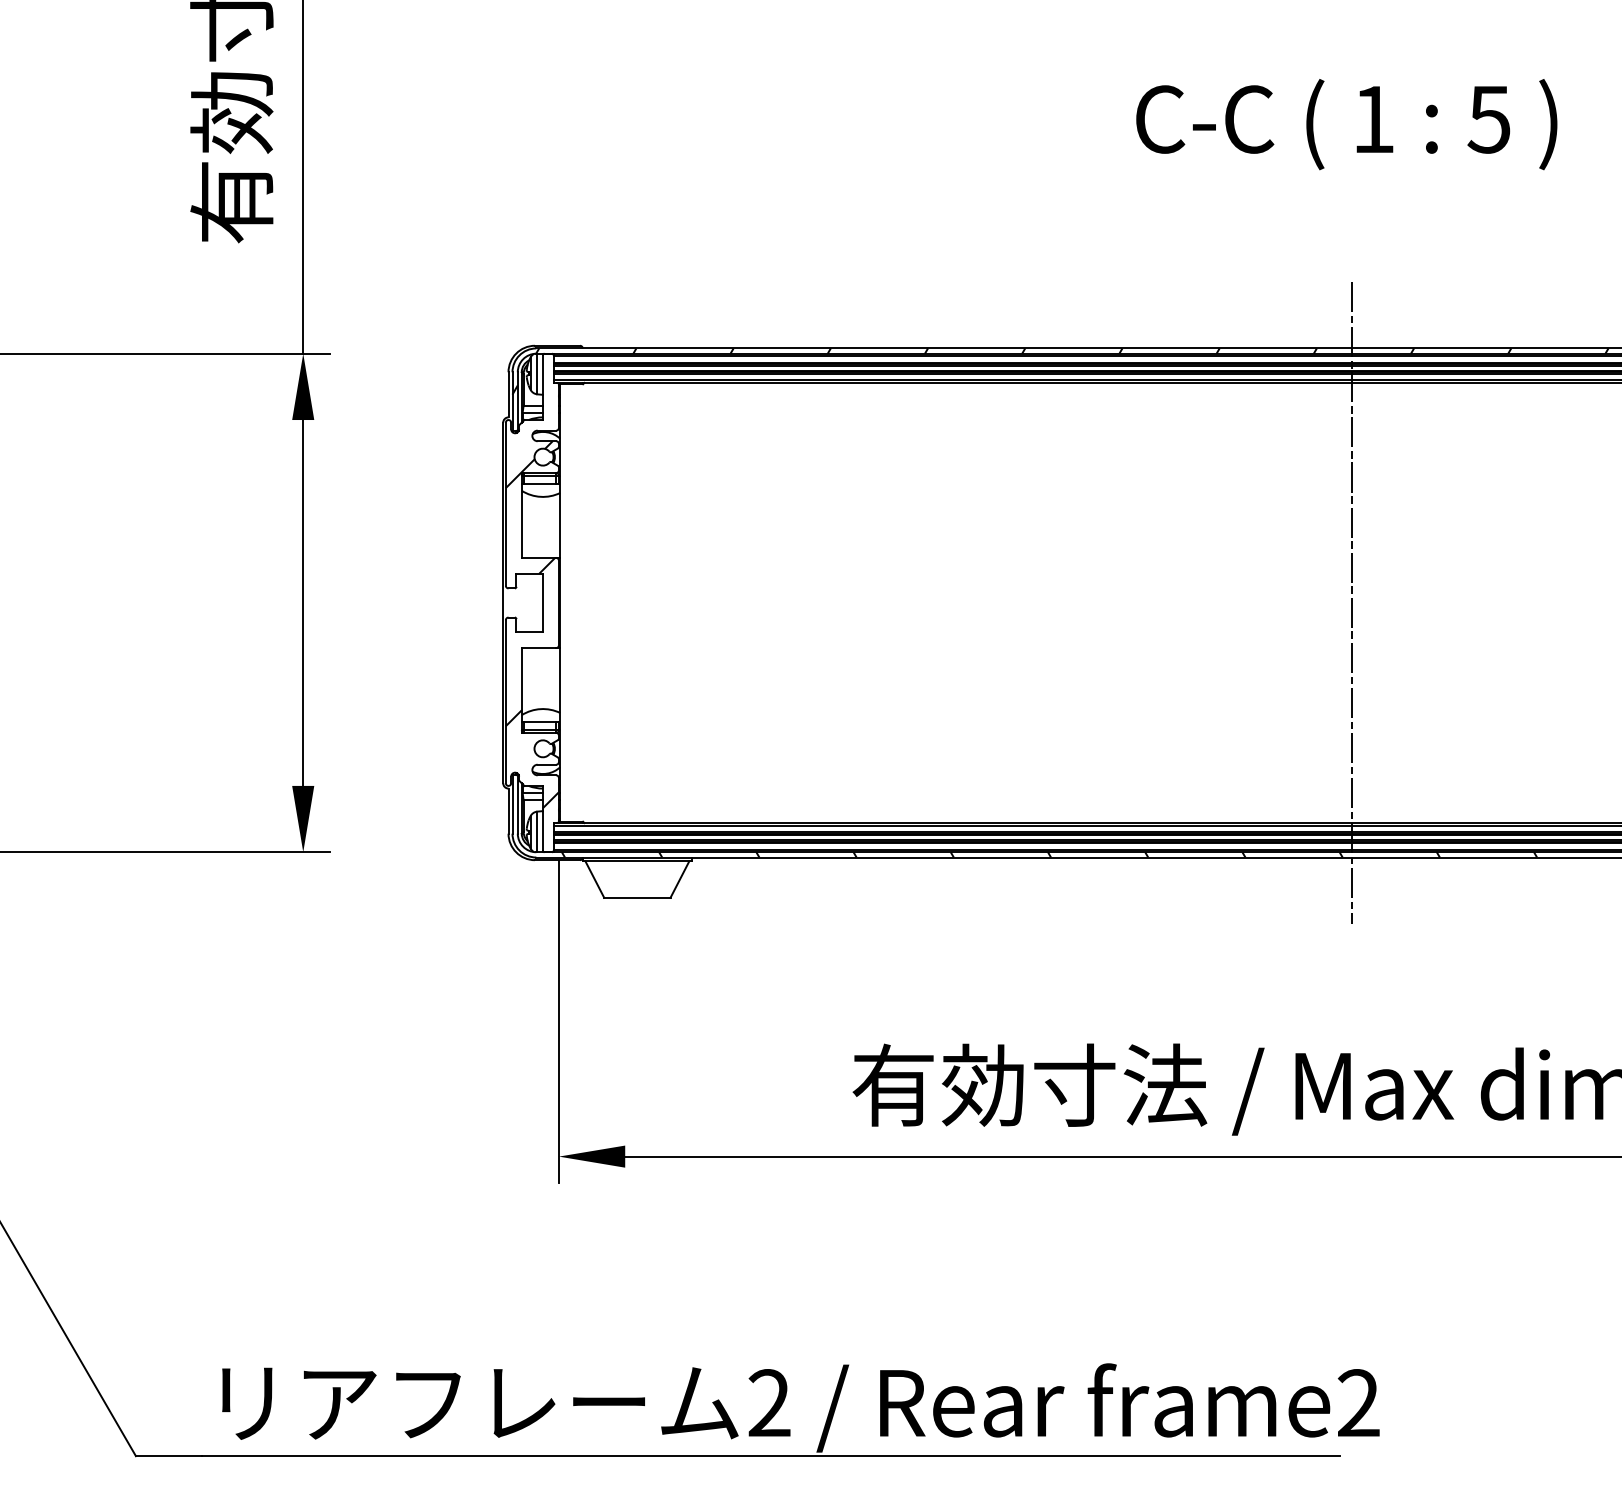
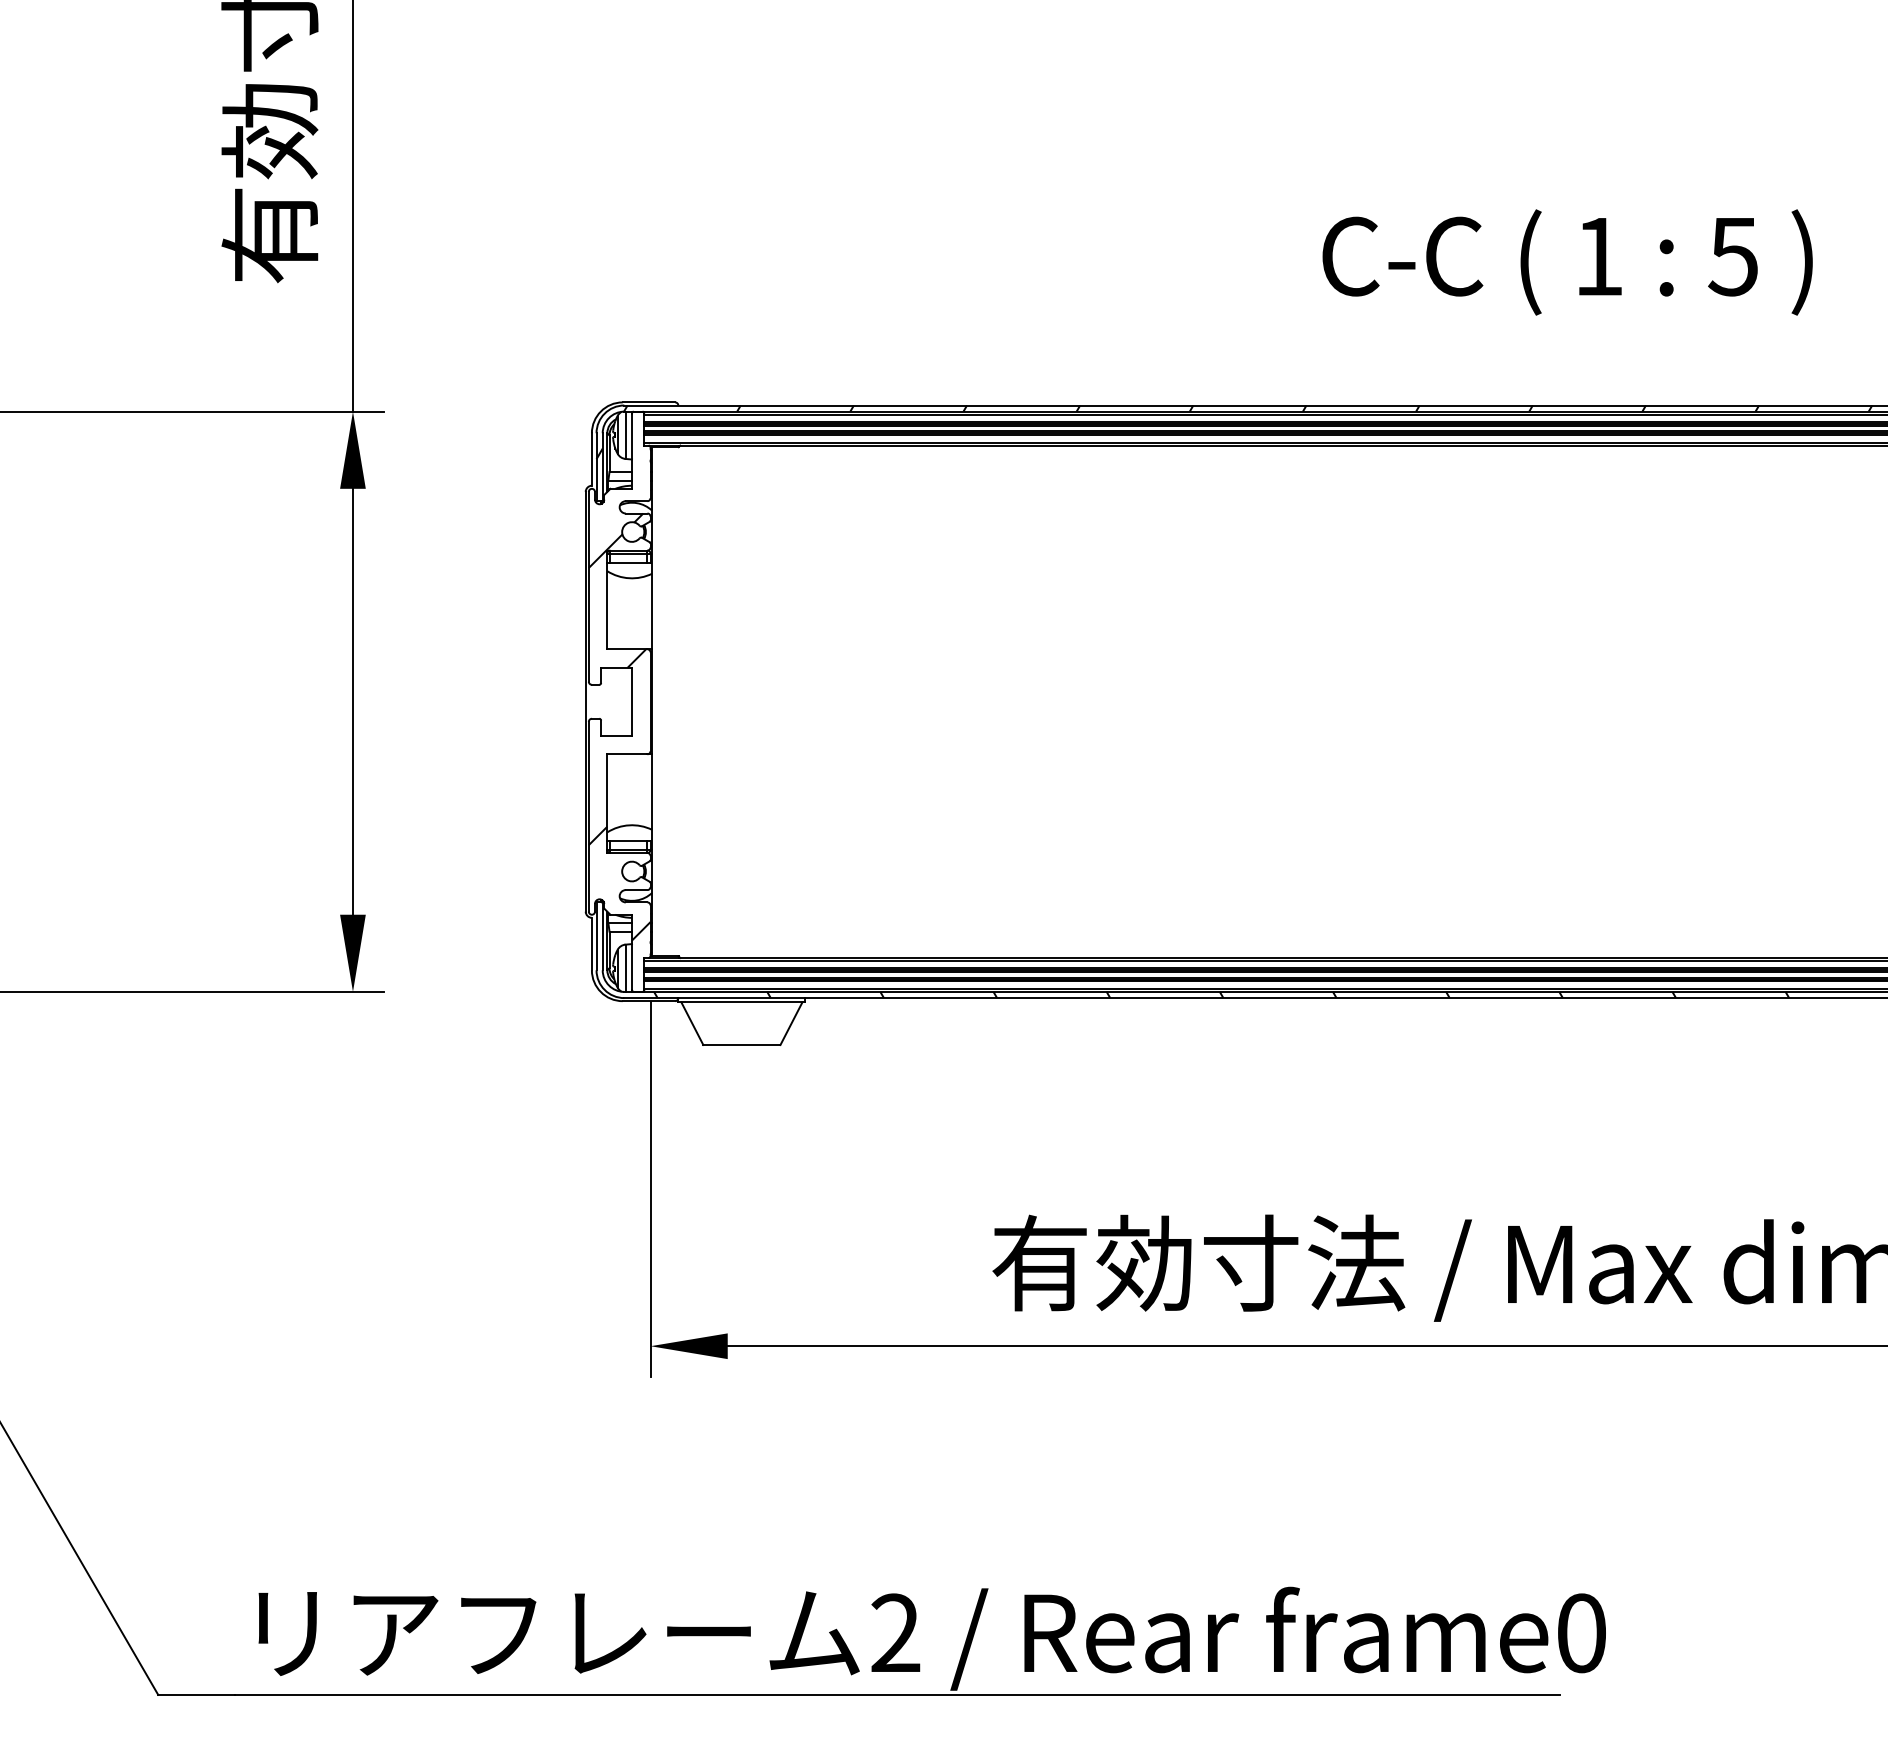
text: (1346, 124) -> (1567, 262), moved
line: (1351, 602) -> (1573, 701), removed
text: (1358, 1403) -> (1581, 1633), frame2 -> frame0

